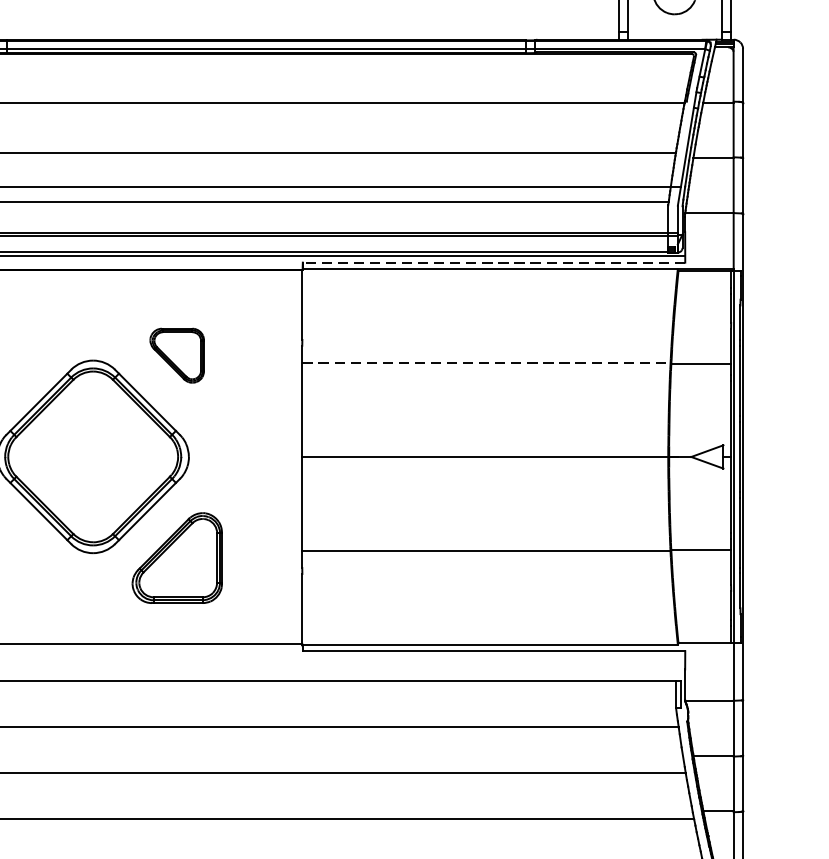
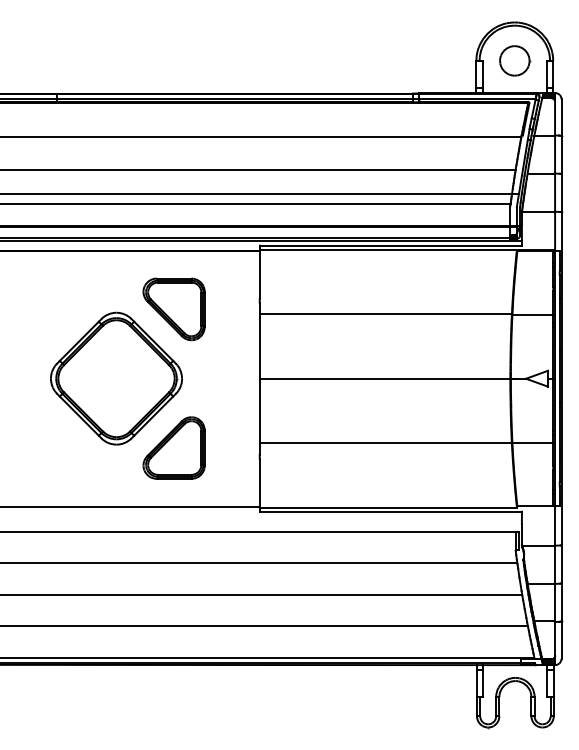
line: (494, 262) -> (391, 245), dashed -> solid
part: (176, 355) -> (173, 309), size x1.67
line: (487, 363) -> (386, 314), dashed -> solid

